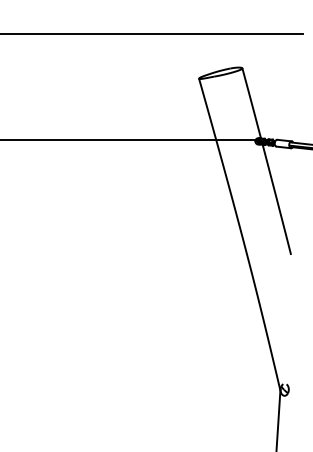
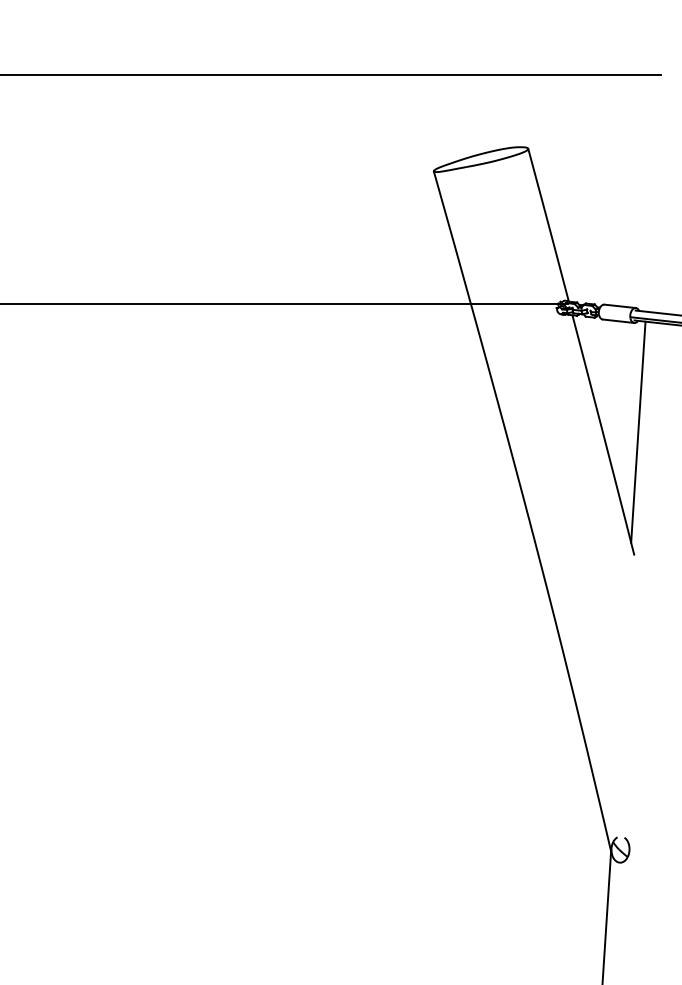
line: (292, 198) -> (637, 432), added

